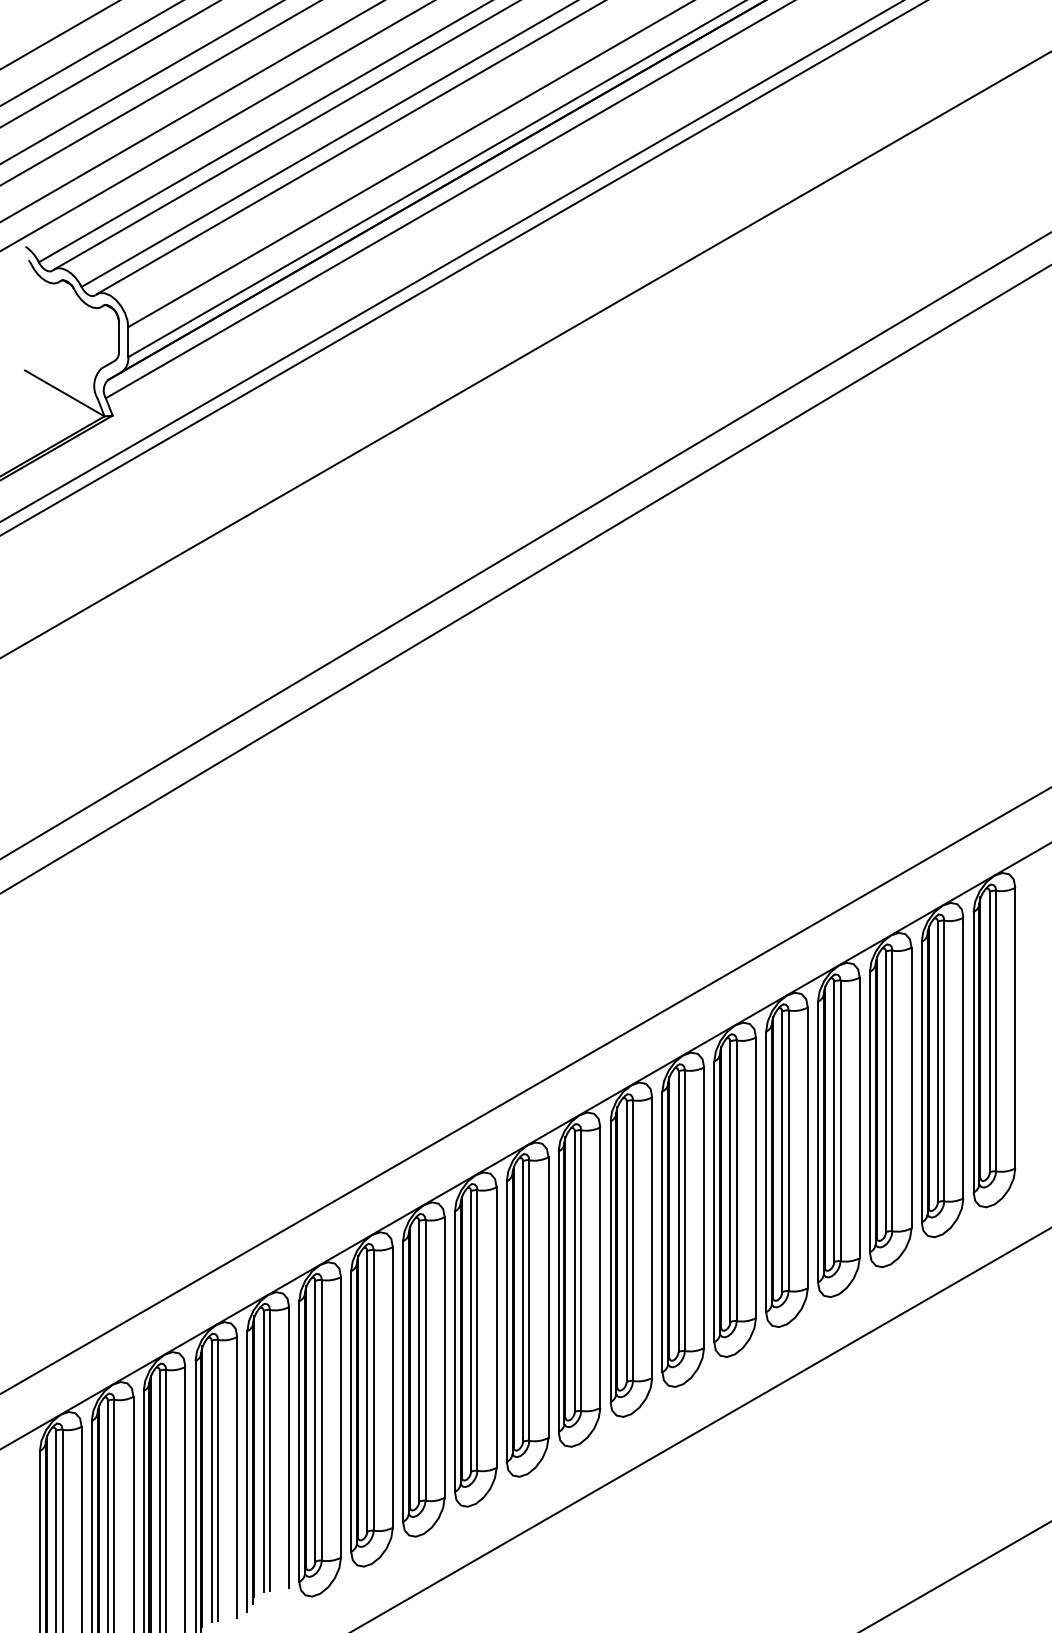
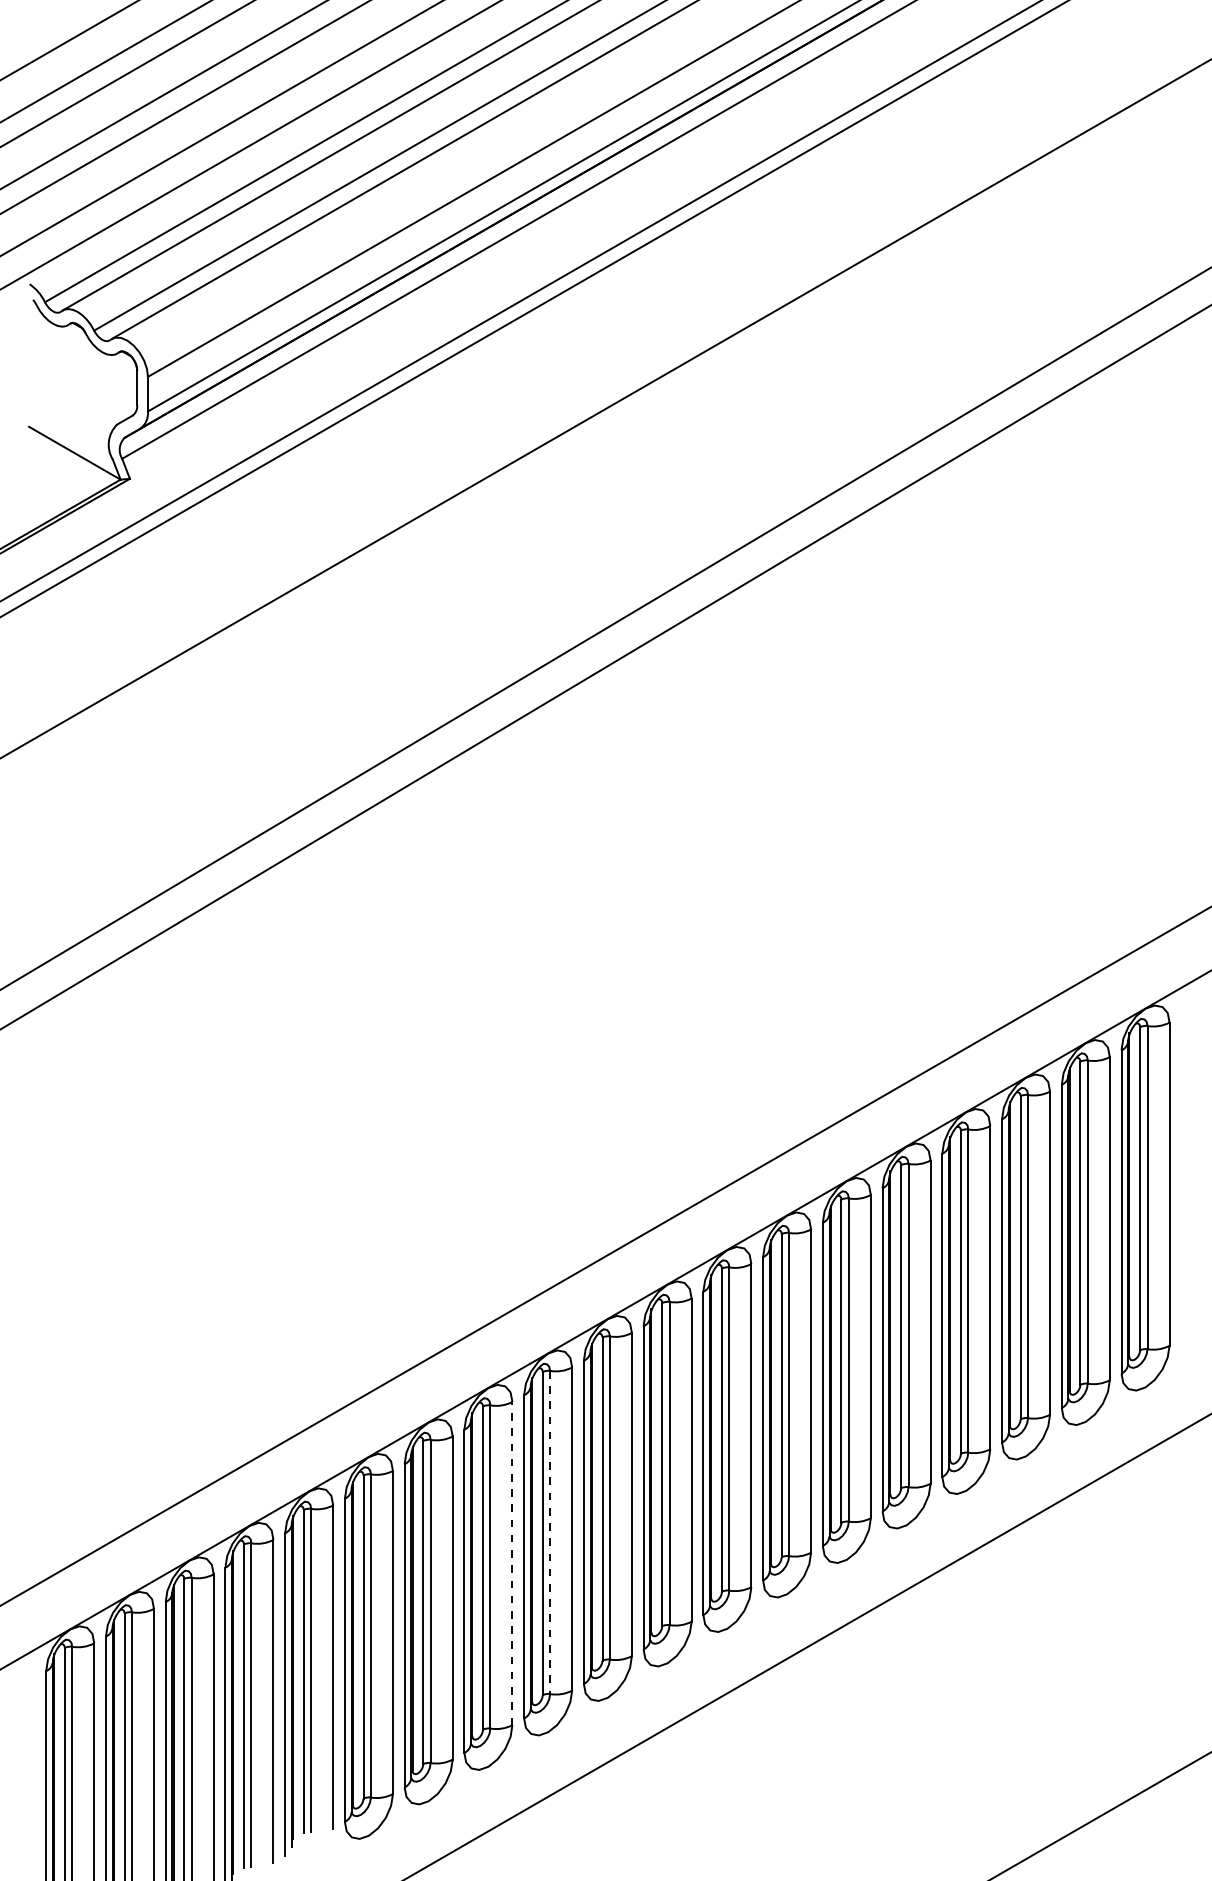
line: (477, 1330) -> (550, 1532), solid -> dashed
line: (444, 1357) -> (512, 1563), solid -> dashed

